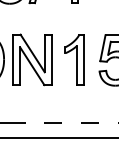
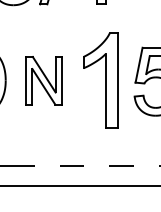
part: (32, 59) -> (43, 80), size x0.7
part: (74, 59) -> (100, 80), size x1.4

